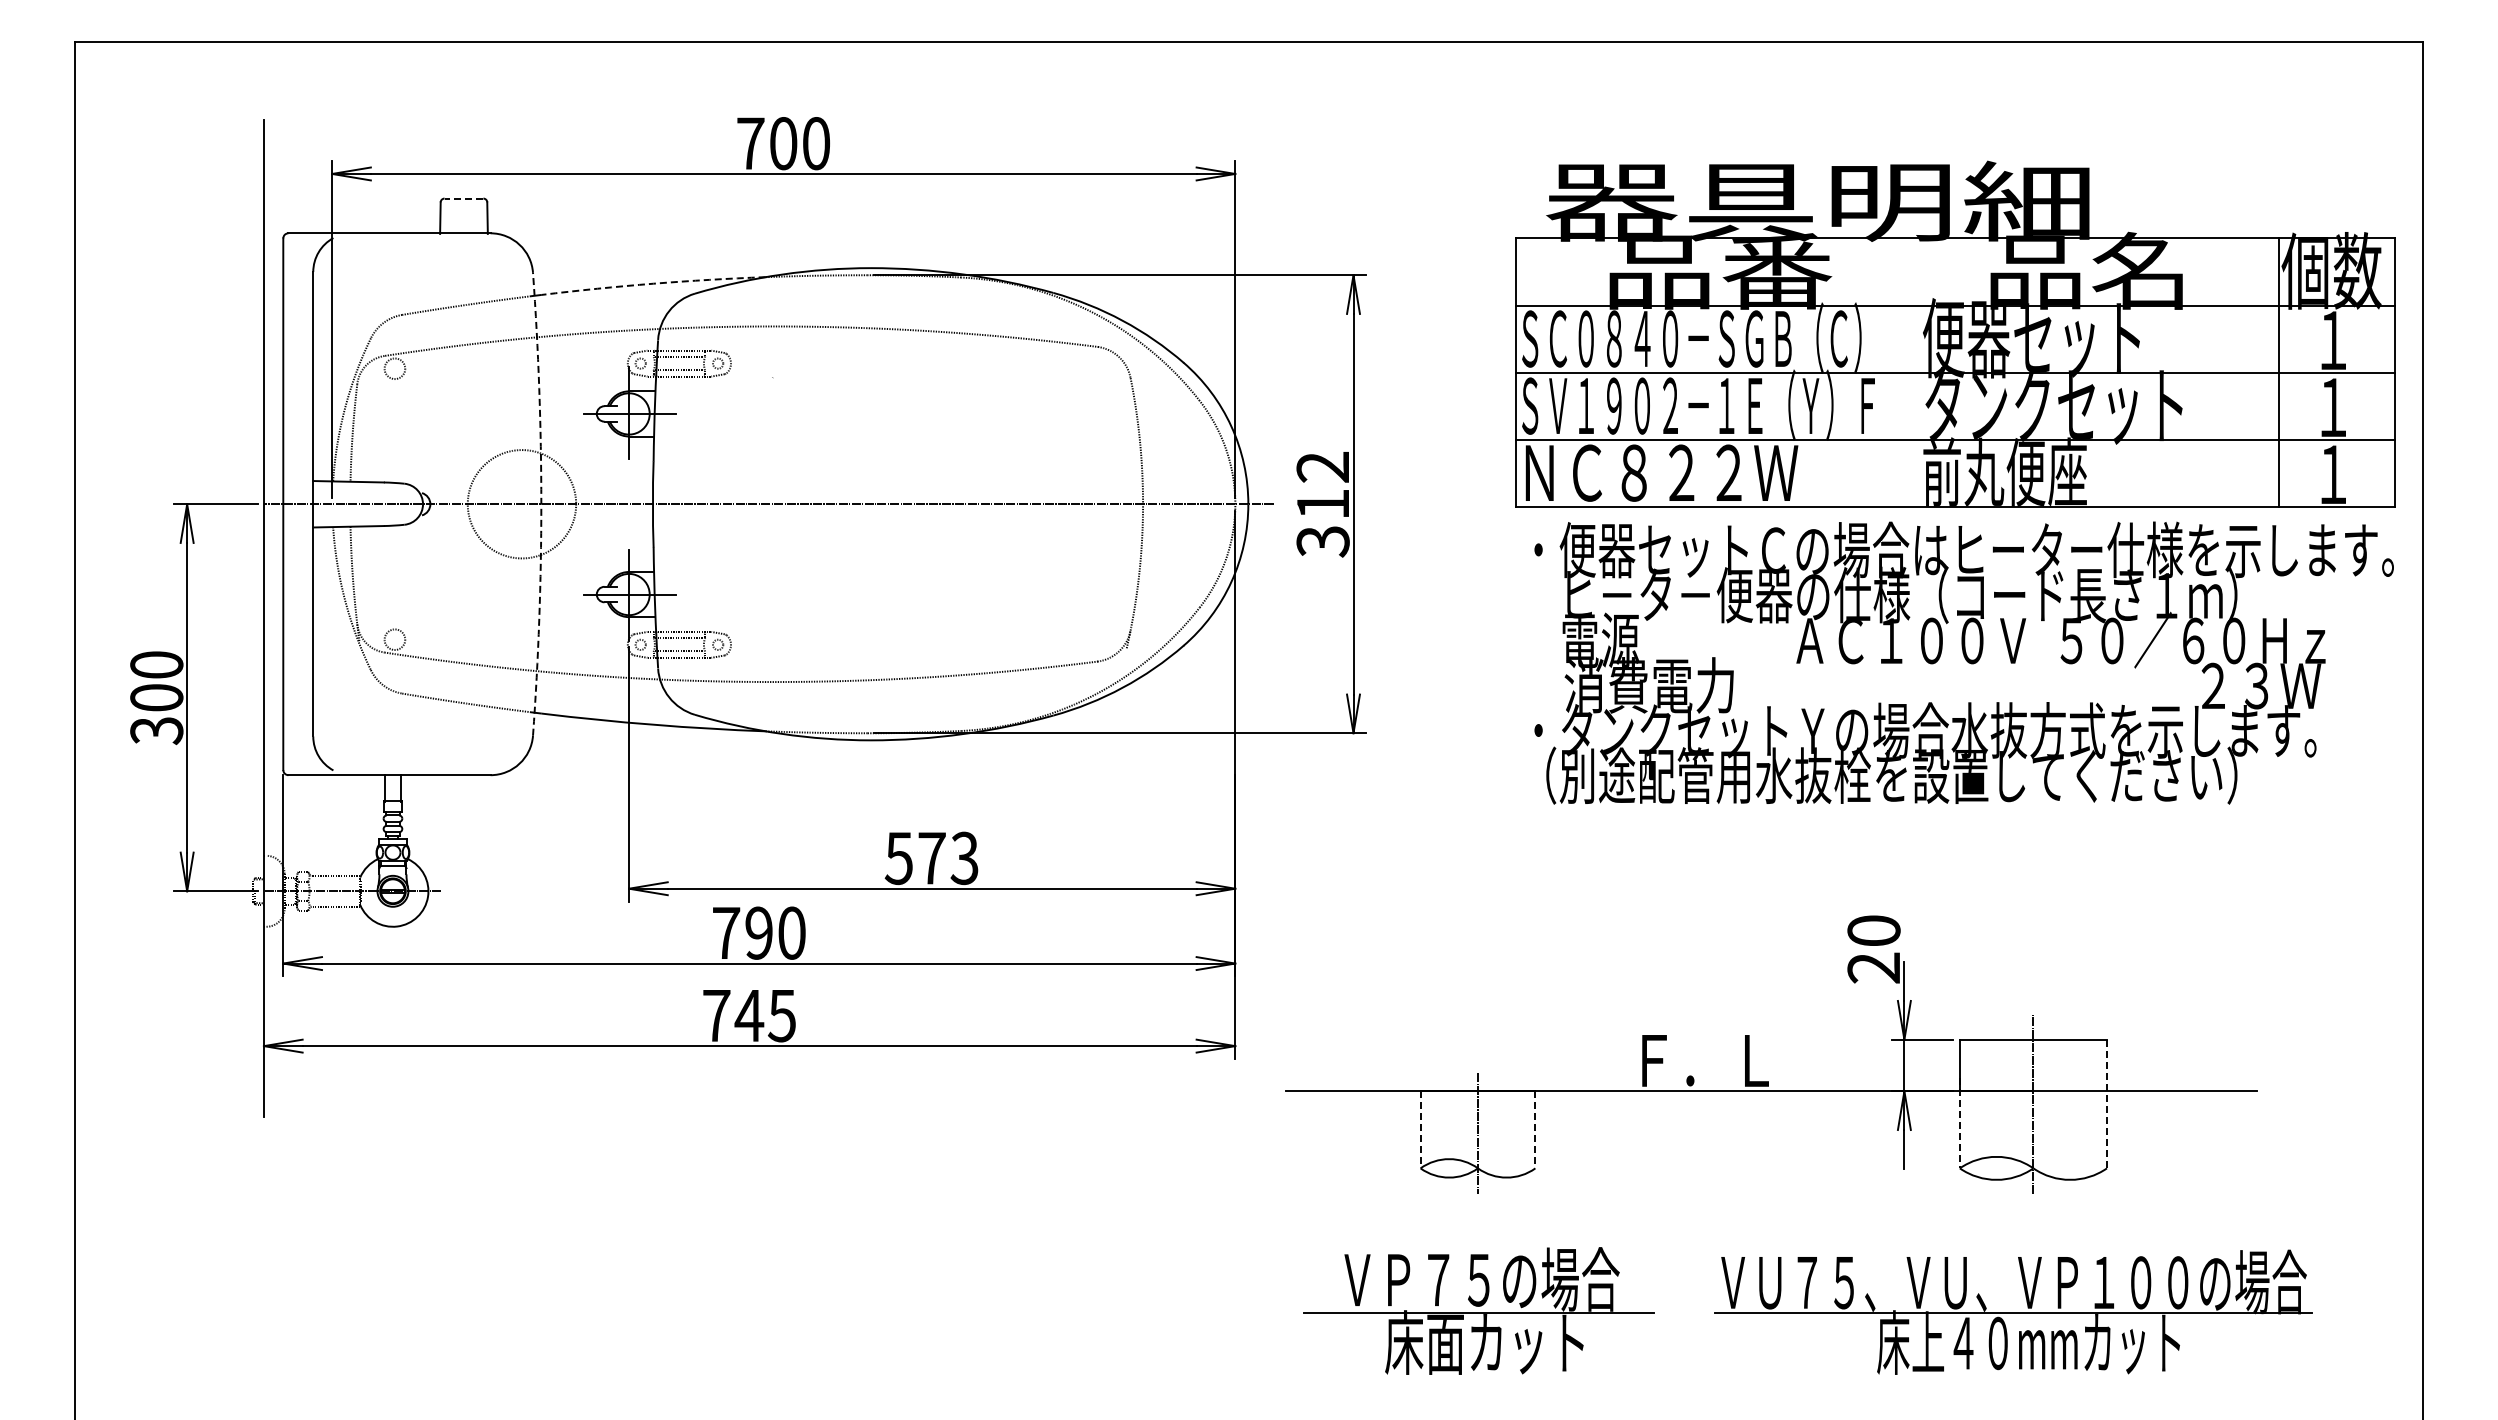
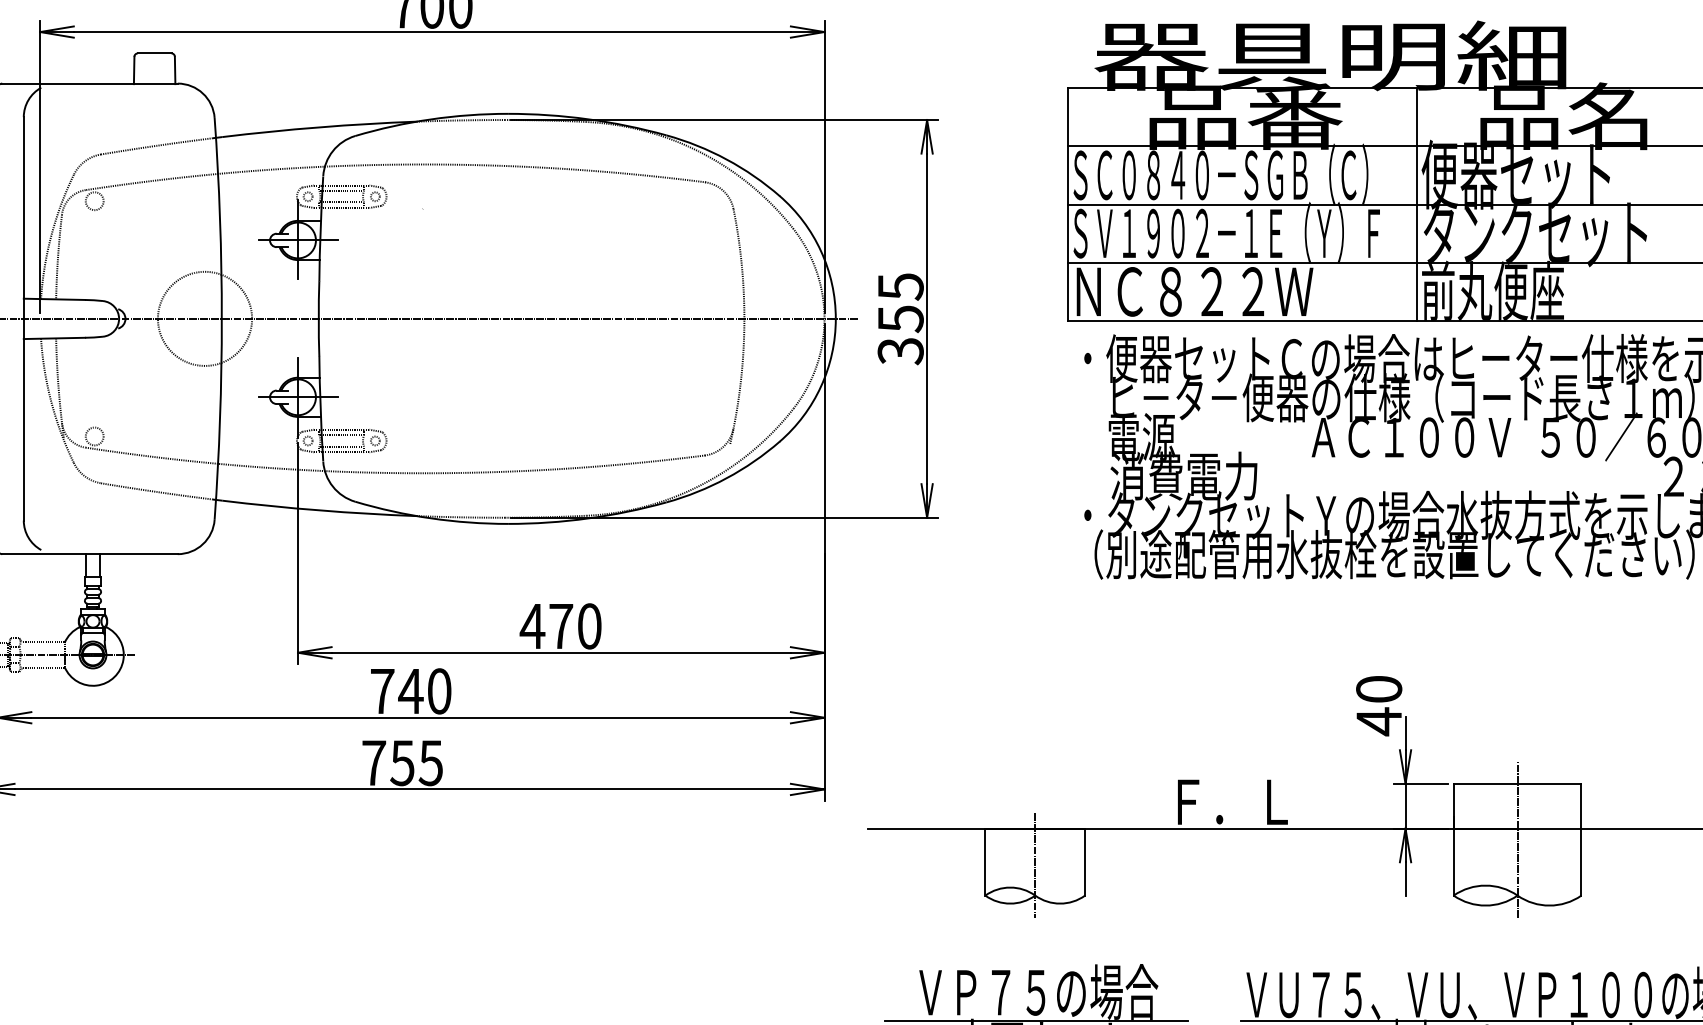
line: (463, 198) -> (154, 53), dashed -> solid
arc: (653, 283) -> (319, 127), dashed -> solid
line: (1917, 372) -> (1416, 204), added
text: (1322, 486) -> (900, 303), 312 -> 355
arc: (541, 504) -> (221, 319), dashed -> solid
text: (931, 858) -> (560, 626), 573 -> 470
text: (758, 932) -> (410, 690), 790 -> 740
text: (1873, 968) -> (1378, 722), 20 -> 40
text: (749, 1016) -> (402, 763), 745 -> 755
line: (2106, 1104) -> (1581, 840), dashed -> solid
line: (1959, 1123) -> (1453, 856), dashed -> solid
line: (1420, 1129) -> (985, 861), dashed -> solid
line: (1535, 1129) -> (1085, 861), dashed -> solid

